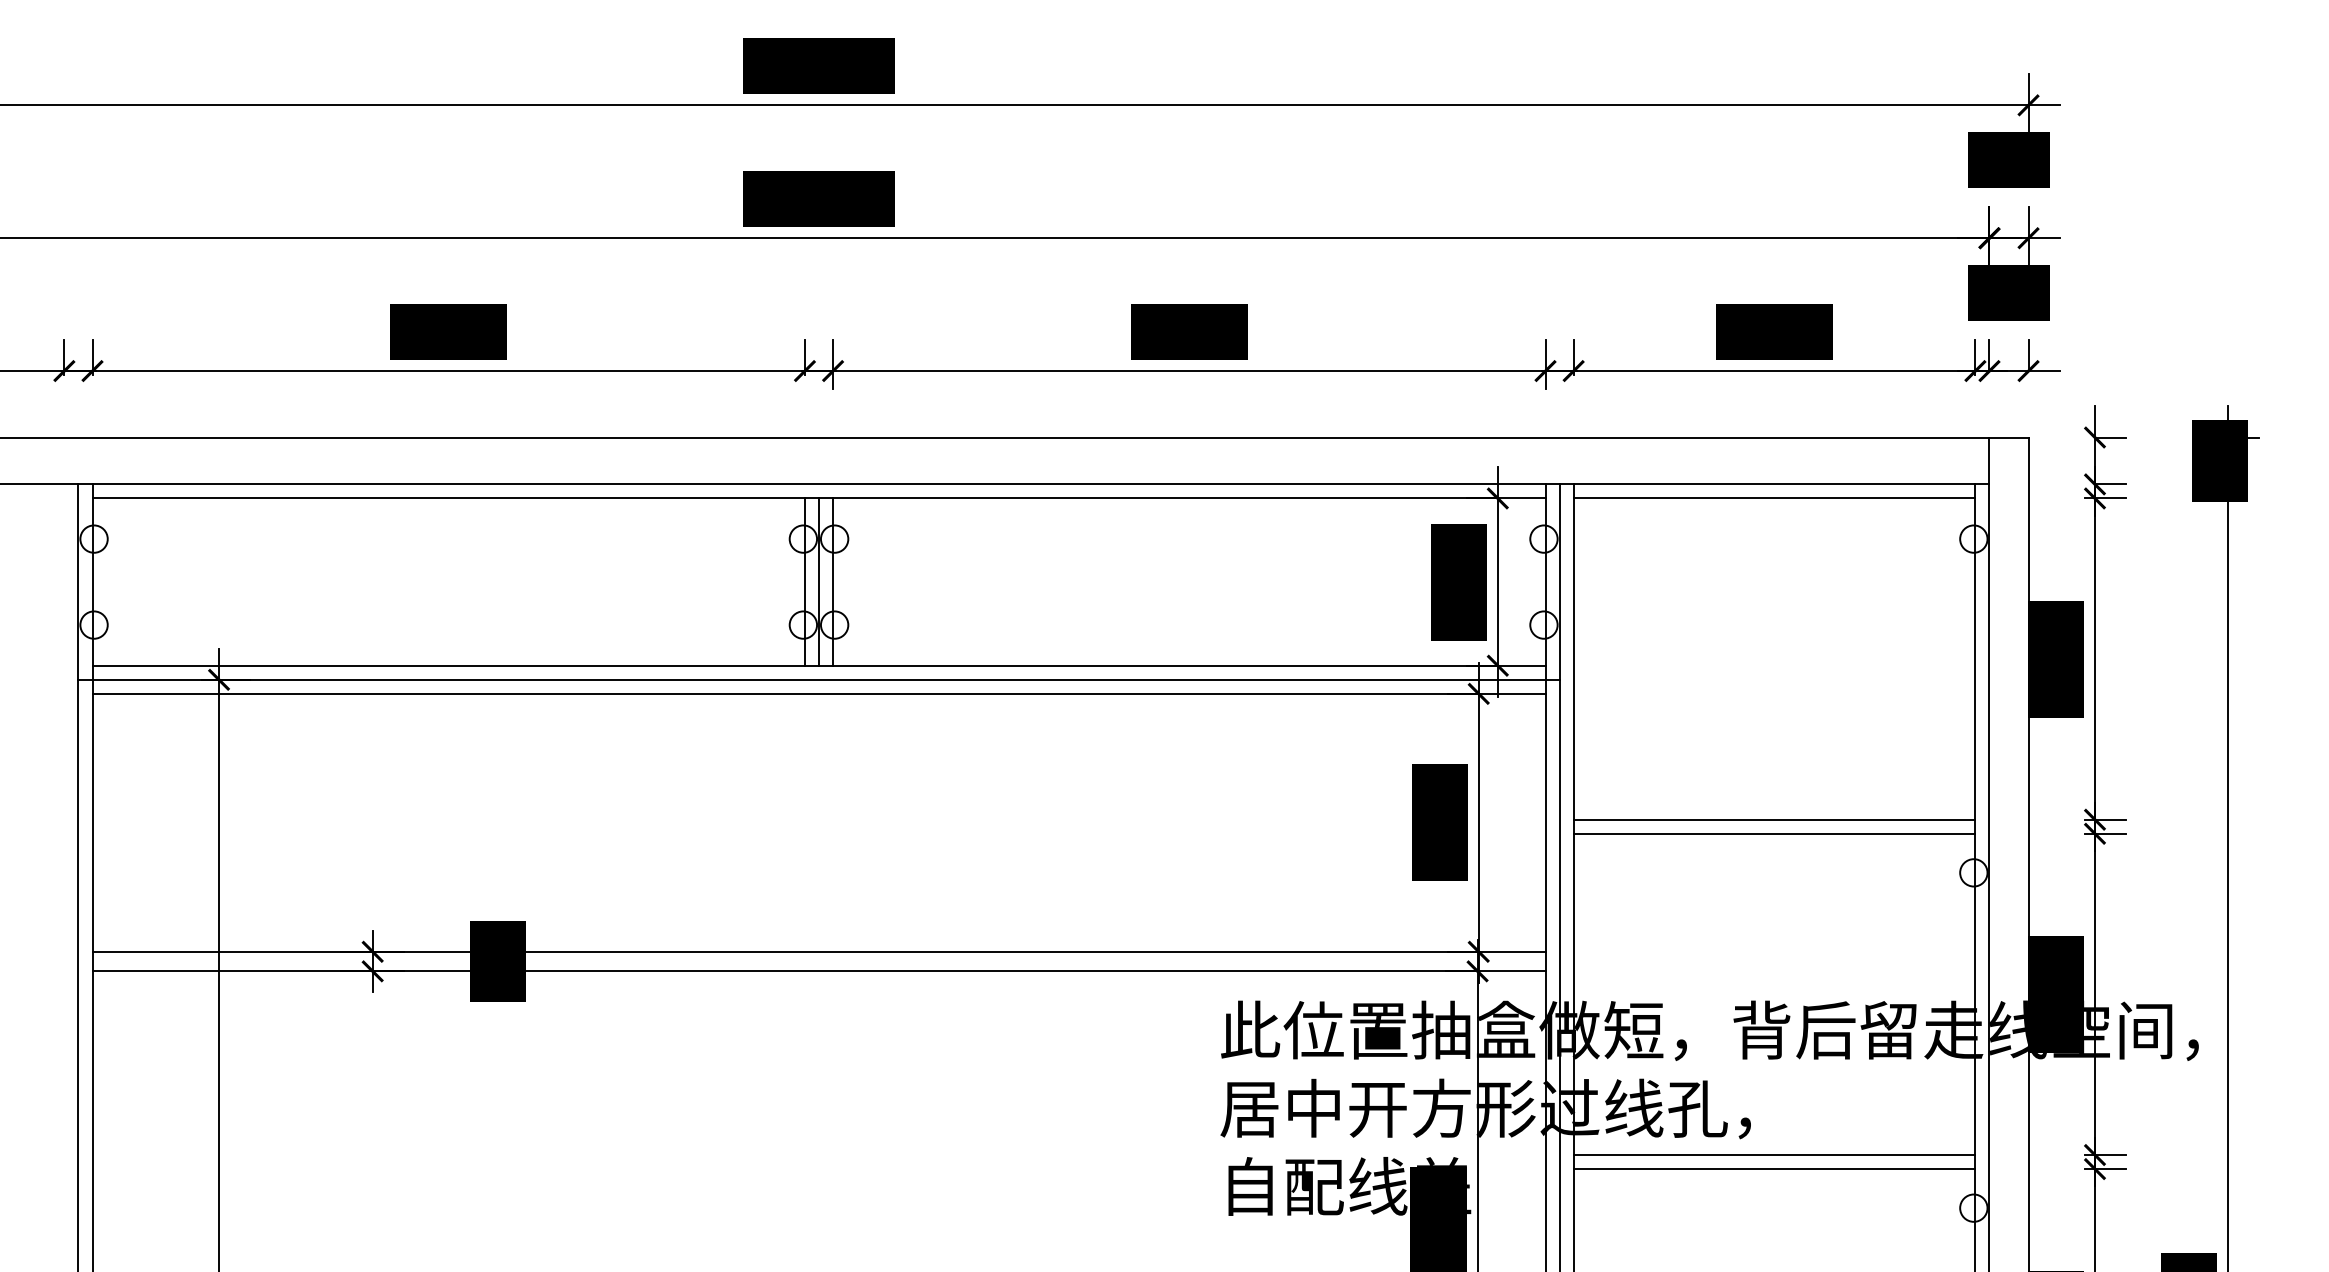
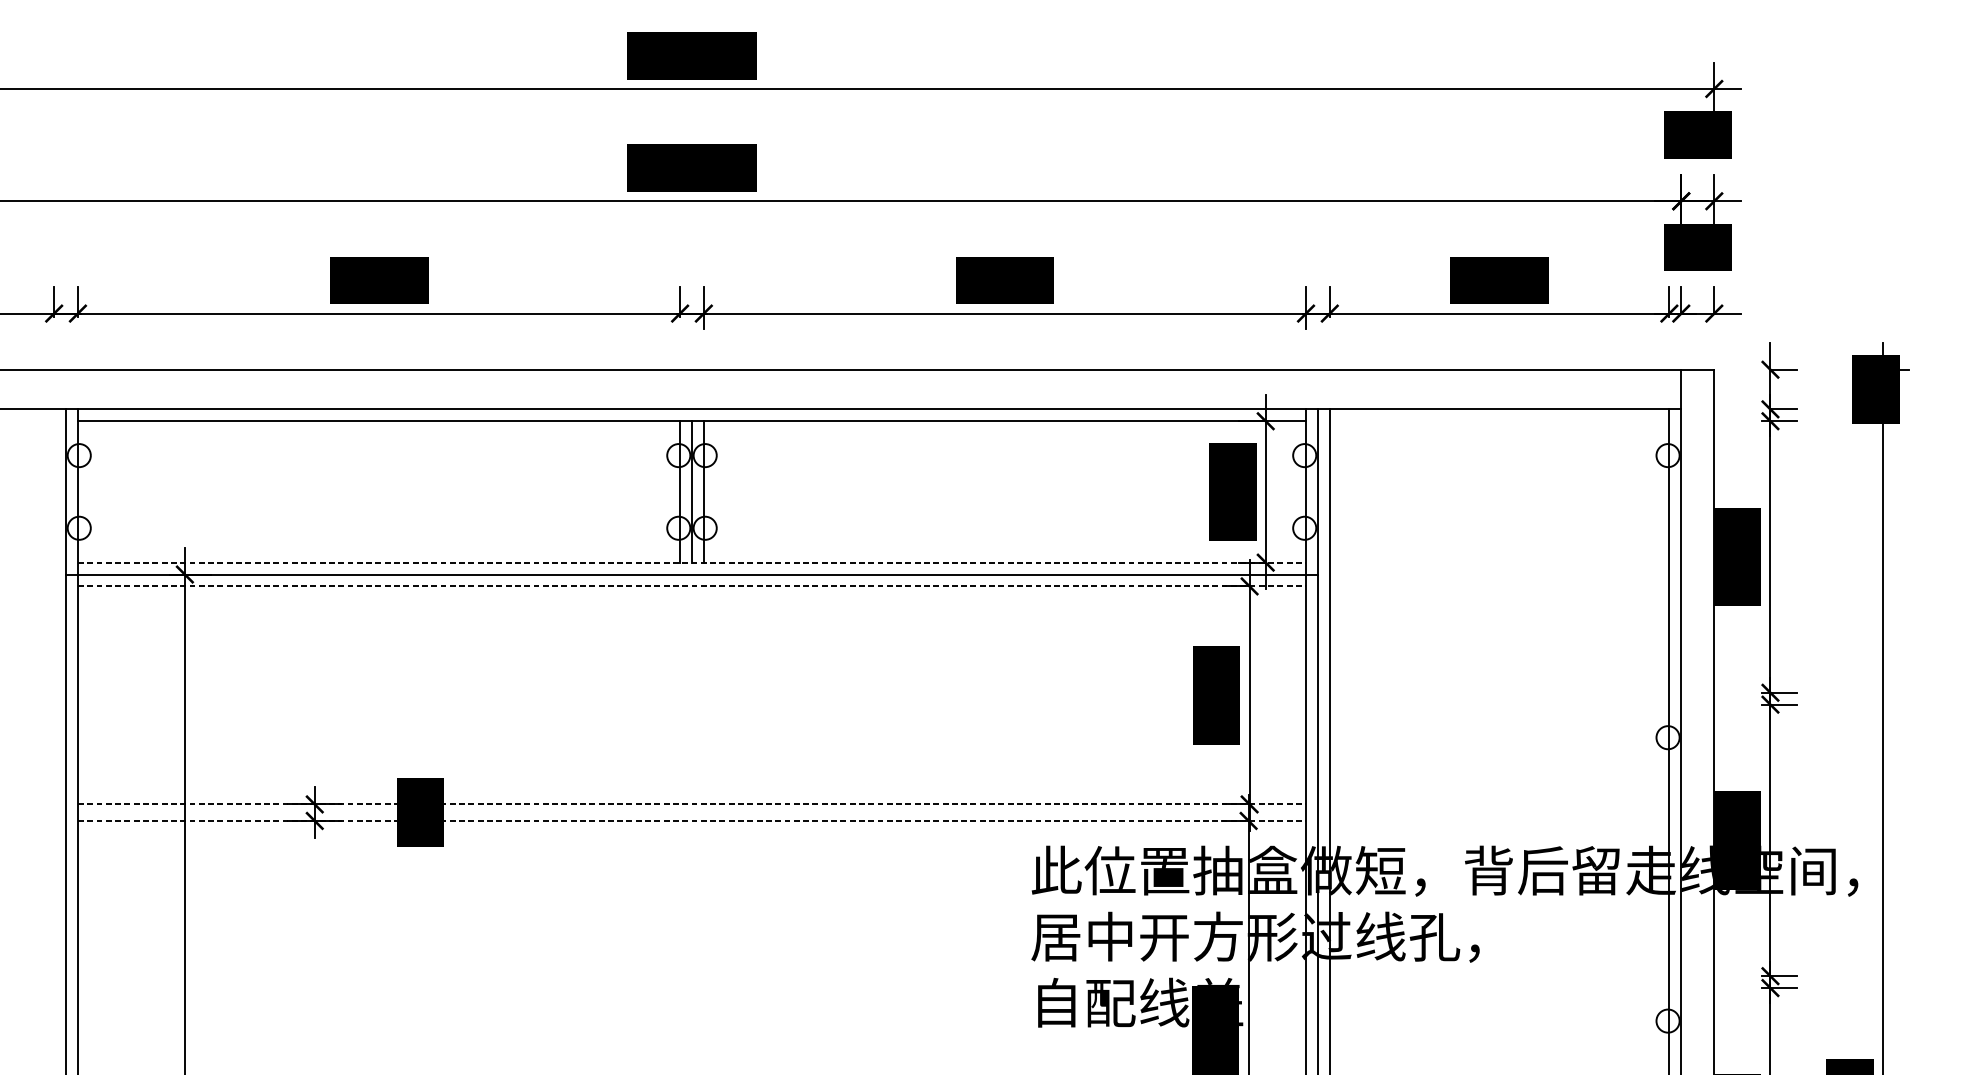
line: (1774, 498) -> (1499, 421), removed
line: (819, 665) -> (692, 562), solid -> dashed
line: (819, 693) -> (692, 586), solid -> dashed
line: (1774, 819) -> (1499, 692), removed
line: (1774, 833) -> (1499, 704), removed
line: (819, 951) -> (692, 804), solid -> dashed
line: (819, 971) -> (692, 821), solid -> dashed
line: (1774, 1155) -> (1499, 976), removed
line: (1774, 1169) -> (1499, 988), removed

